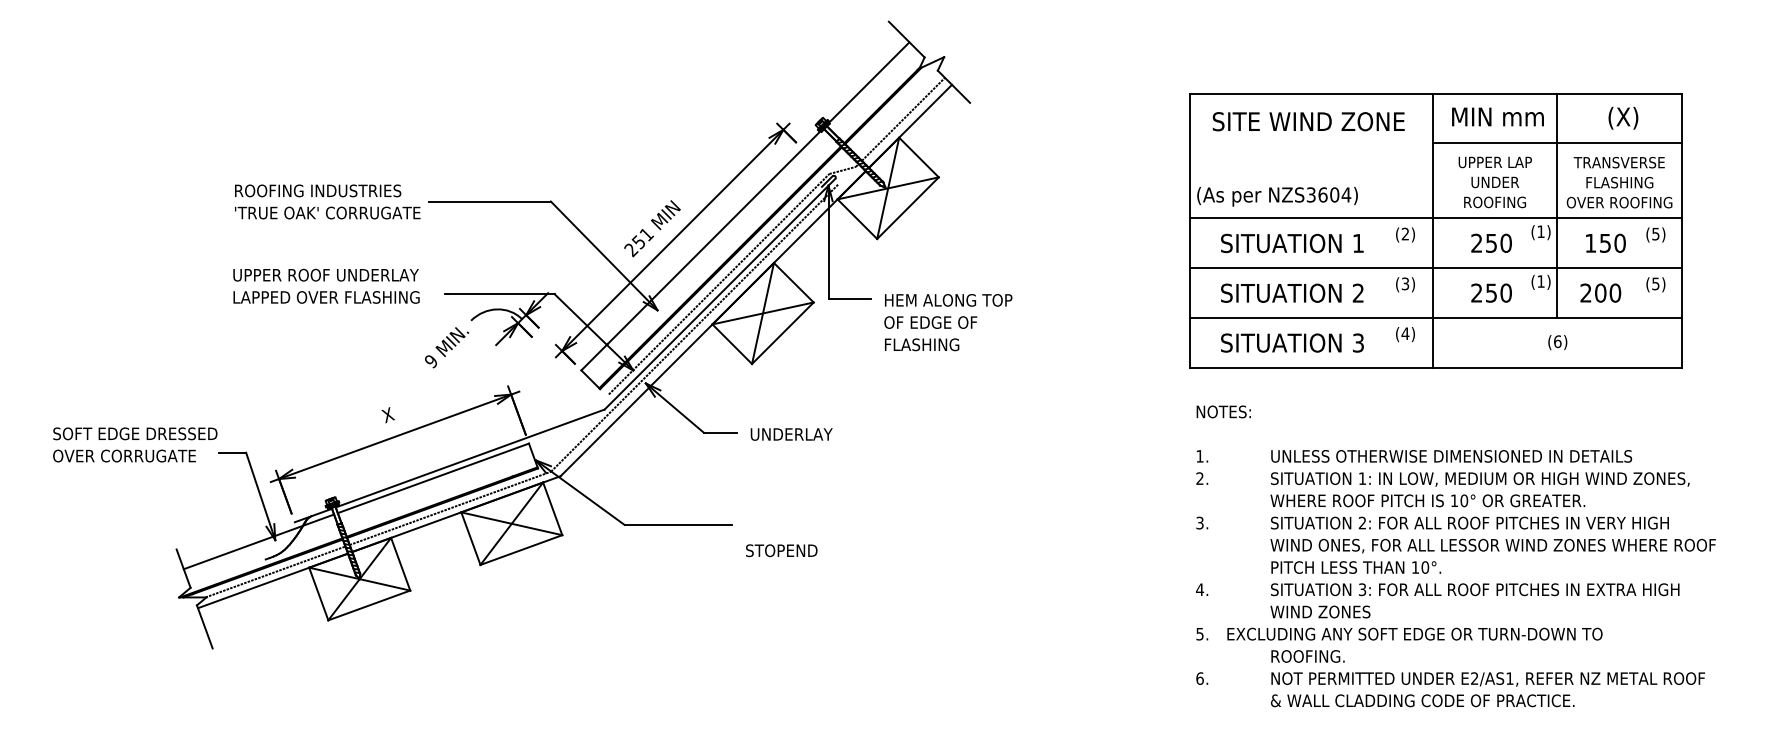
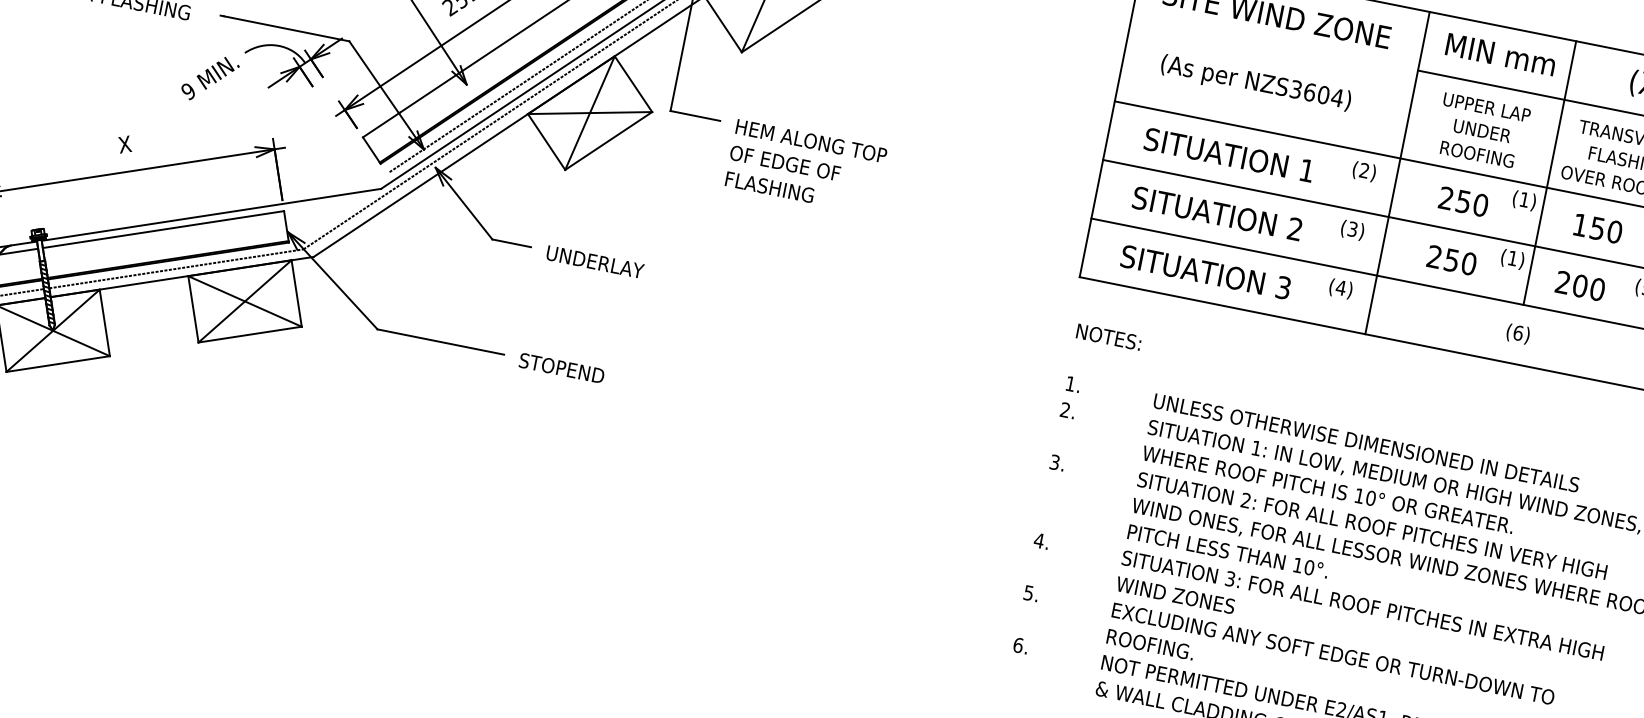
text: (1277, 196) -> (1255, 83), moved
text: (781, 550) -> (561, 368), moved
text: (1414, 633) -> (1332, 653), moved

